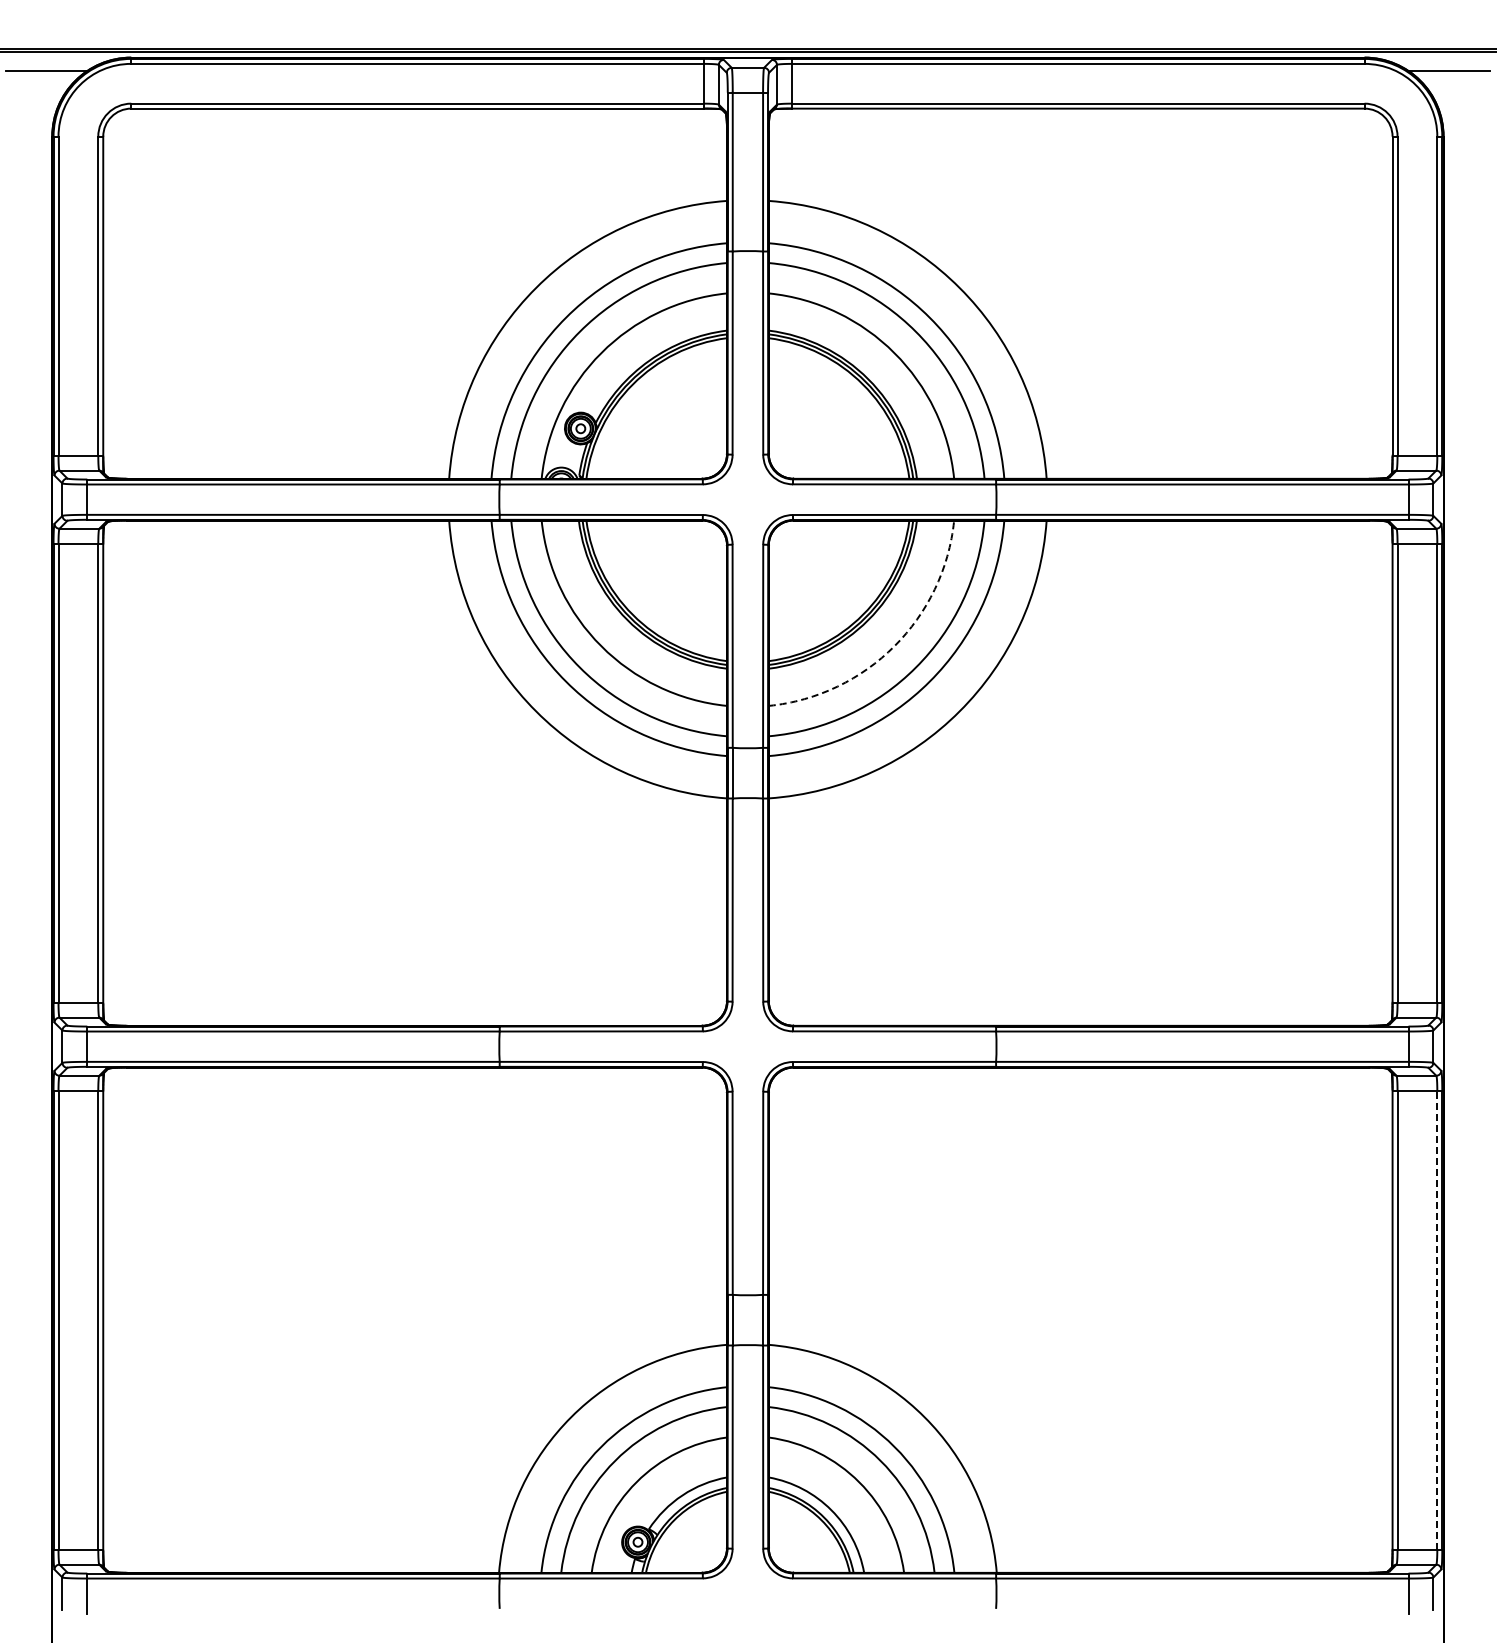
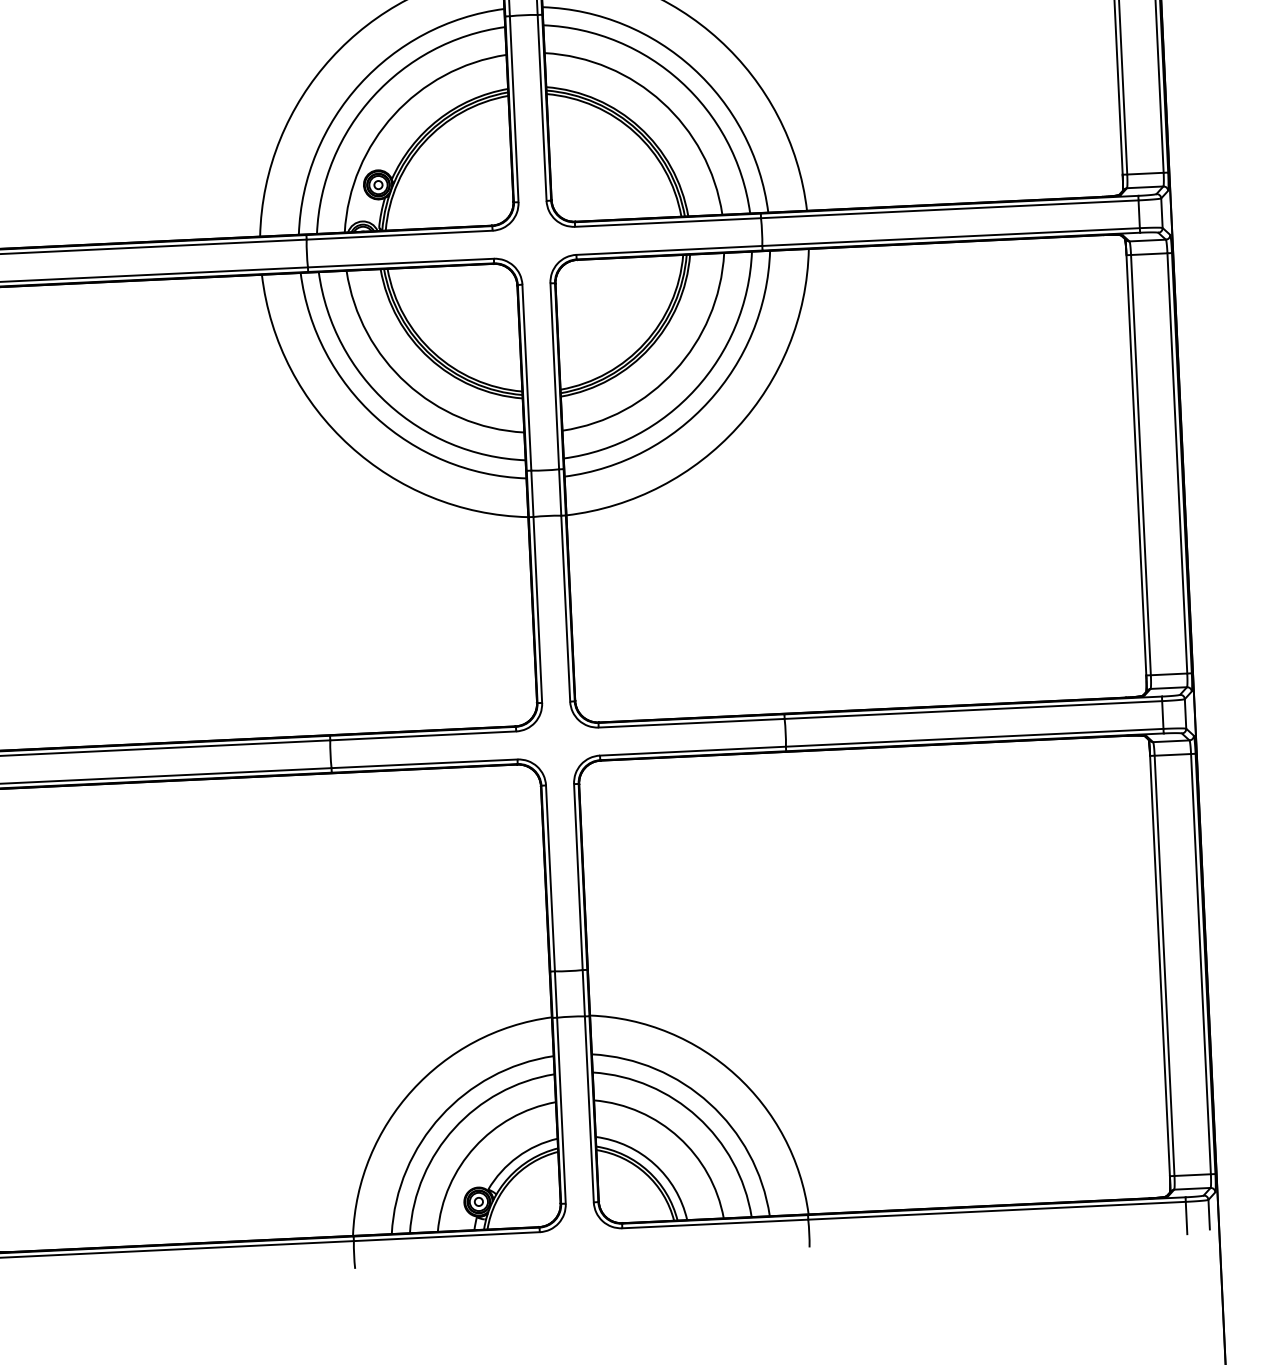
arc: (894, 646) -> (675, 370), dashed -> solid
line: (1437, 1320) -> (1201, 964), dashed -> solid

